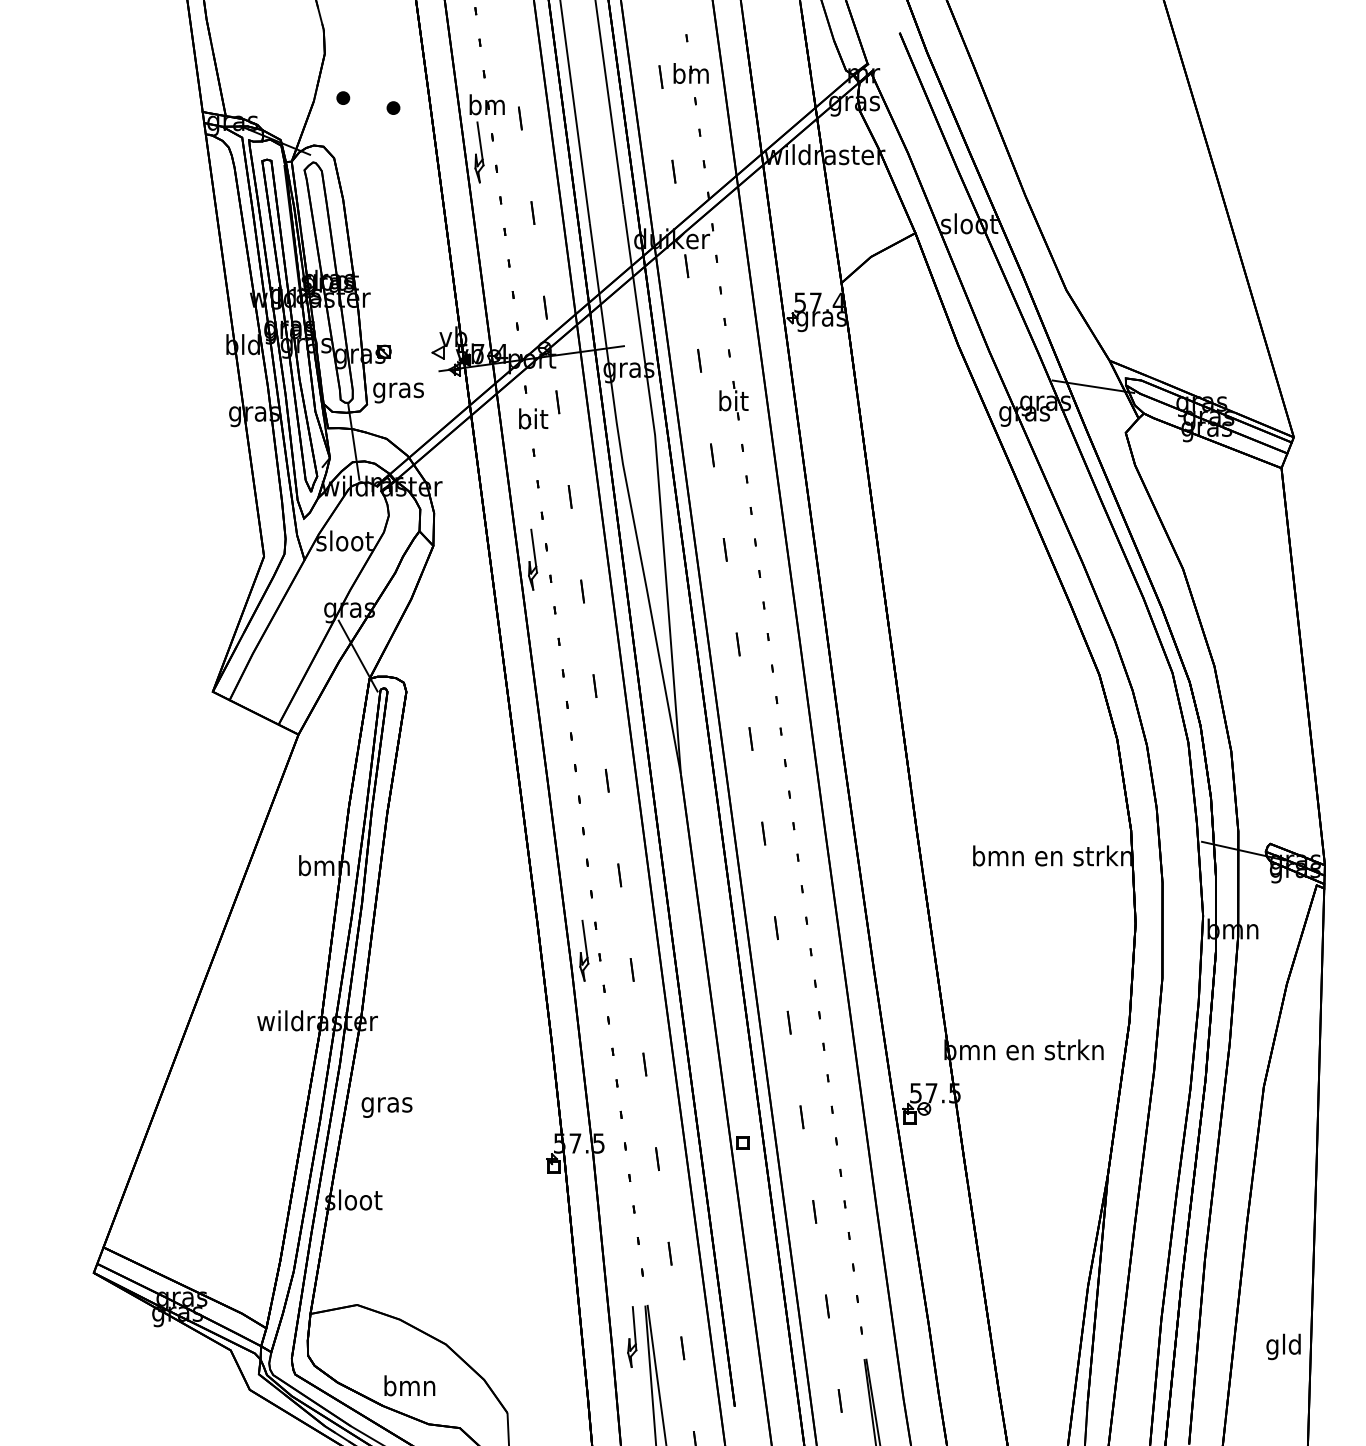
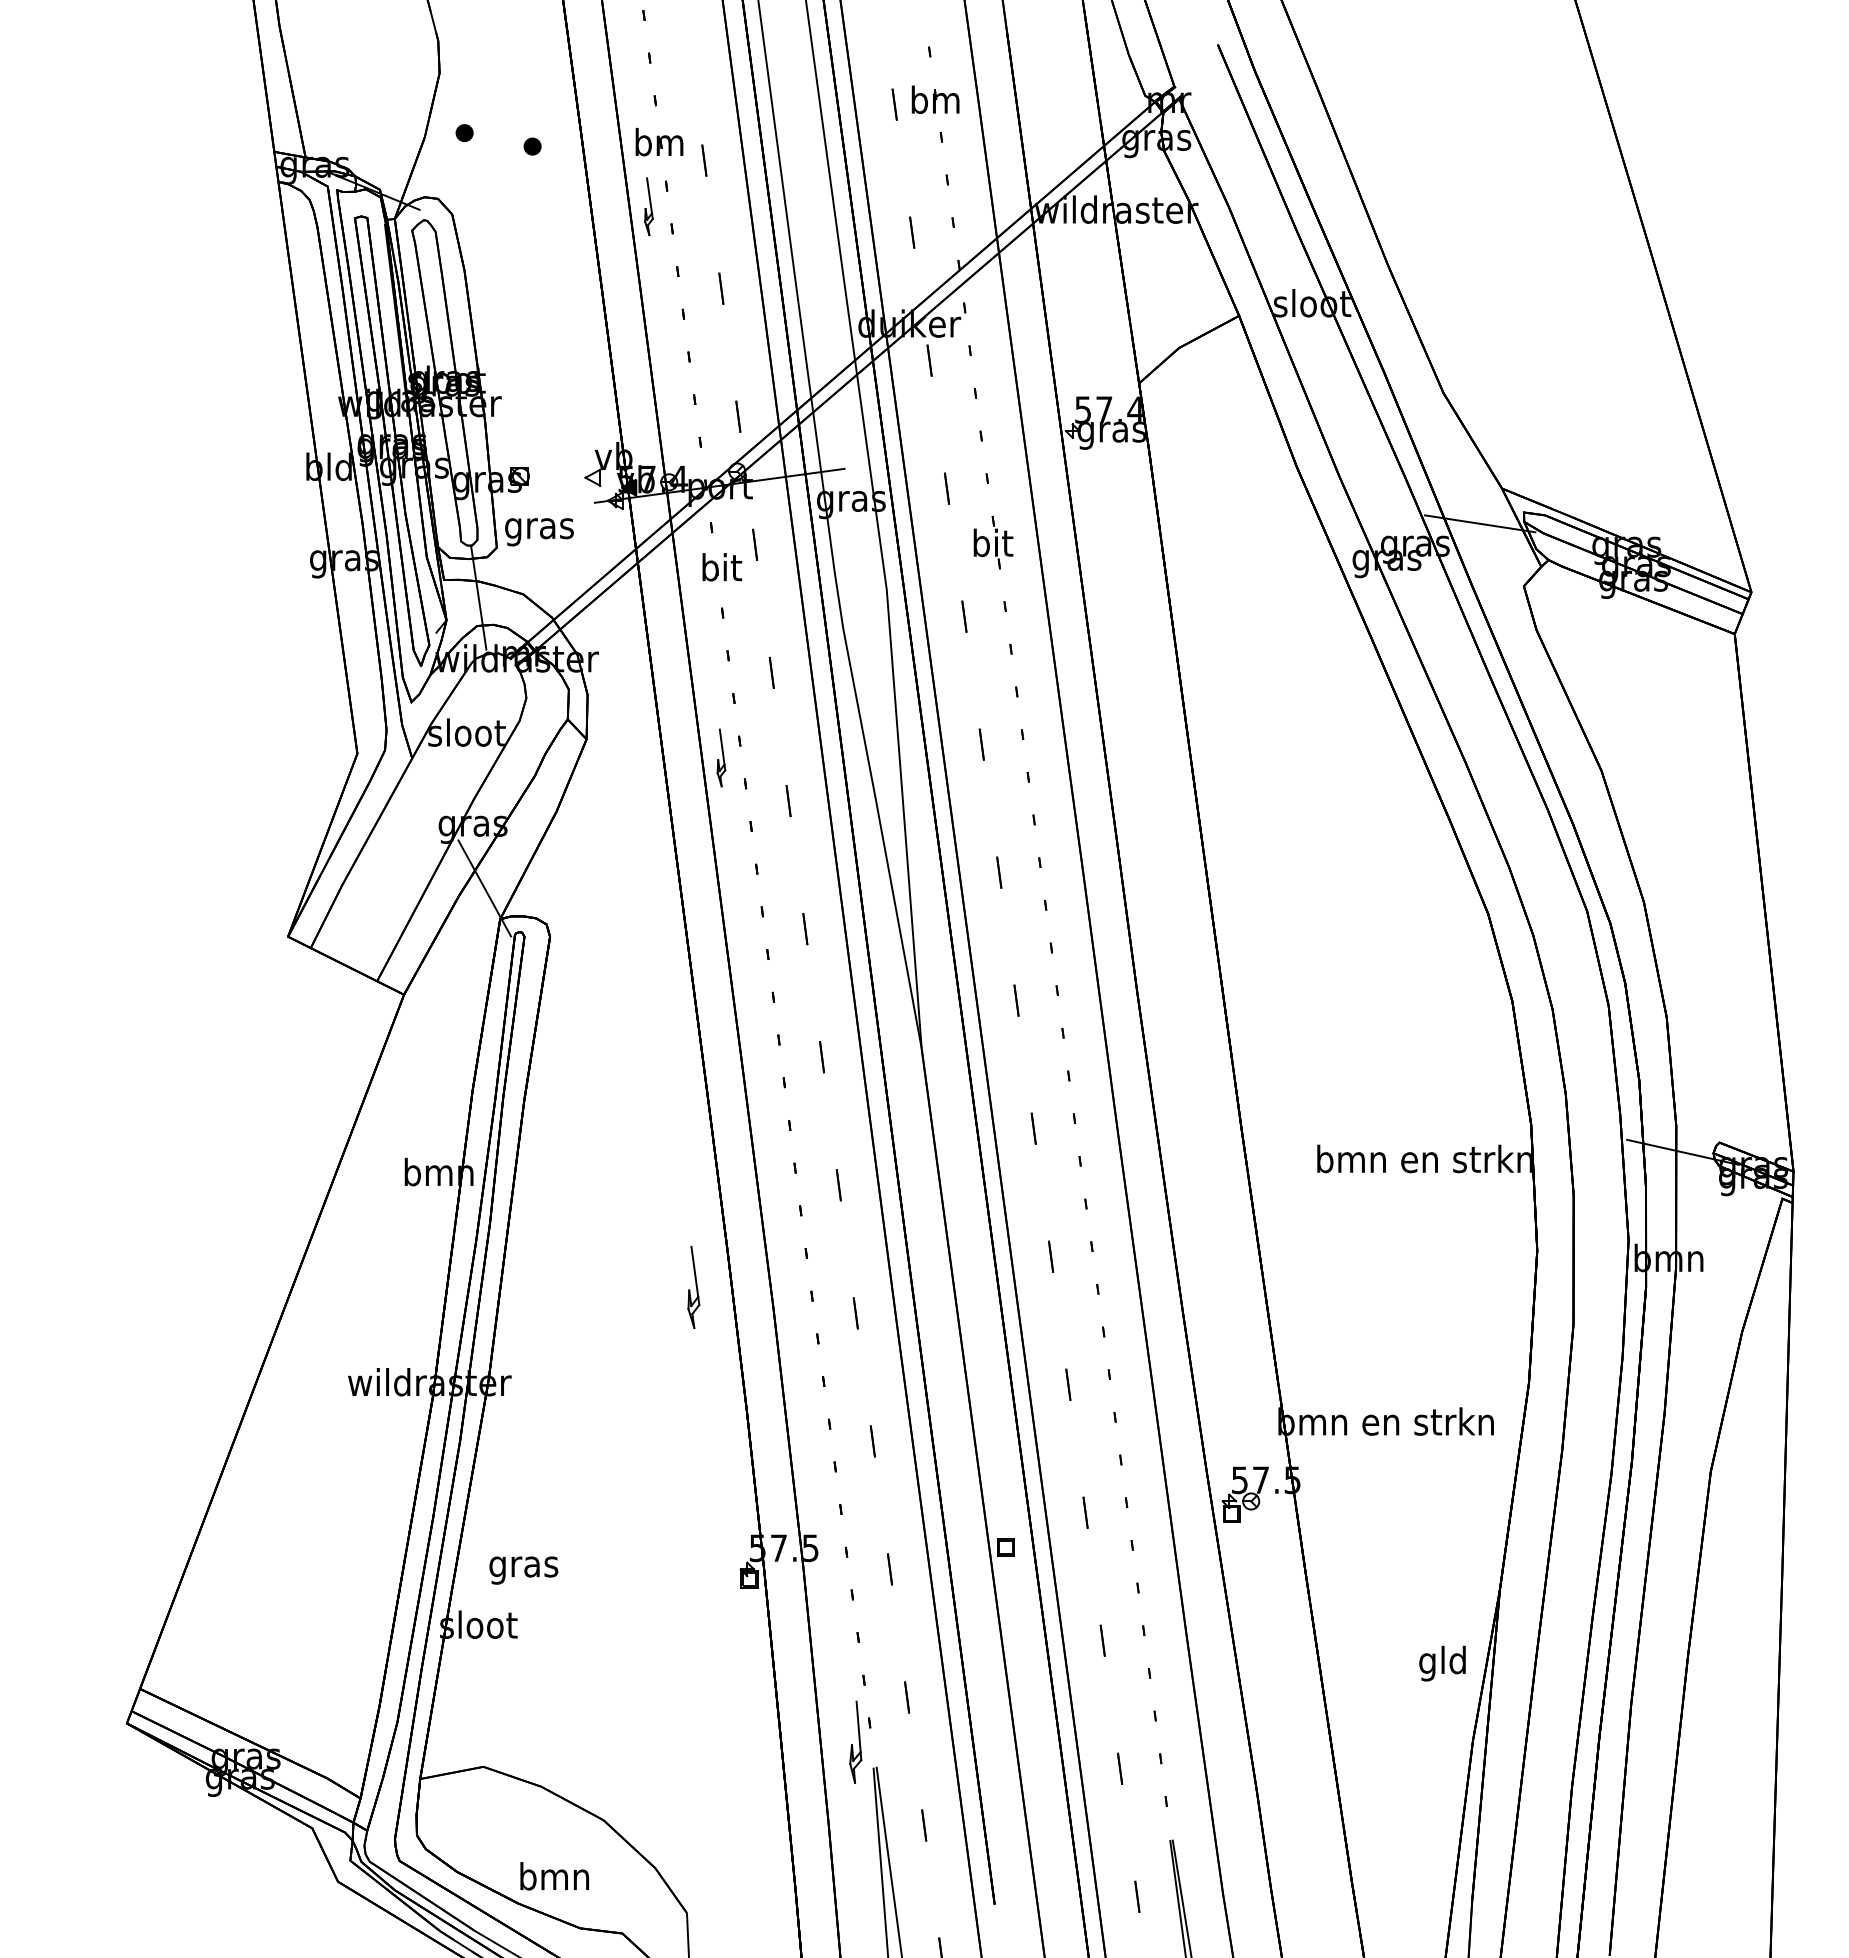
part: (479, 152) -> (648, 206), size x0.7
part: (533, 559) -> (721, 757), size x0.7
part: (584, 950) -> (693, 1286), moved
text: (386, 1107) -> (523, 1570), moved
part: (632, 1336) -> (855, 1741), moved
text: (1283, 1346) -> (1442, 1663), moved

